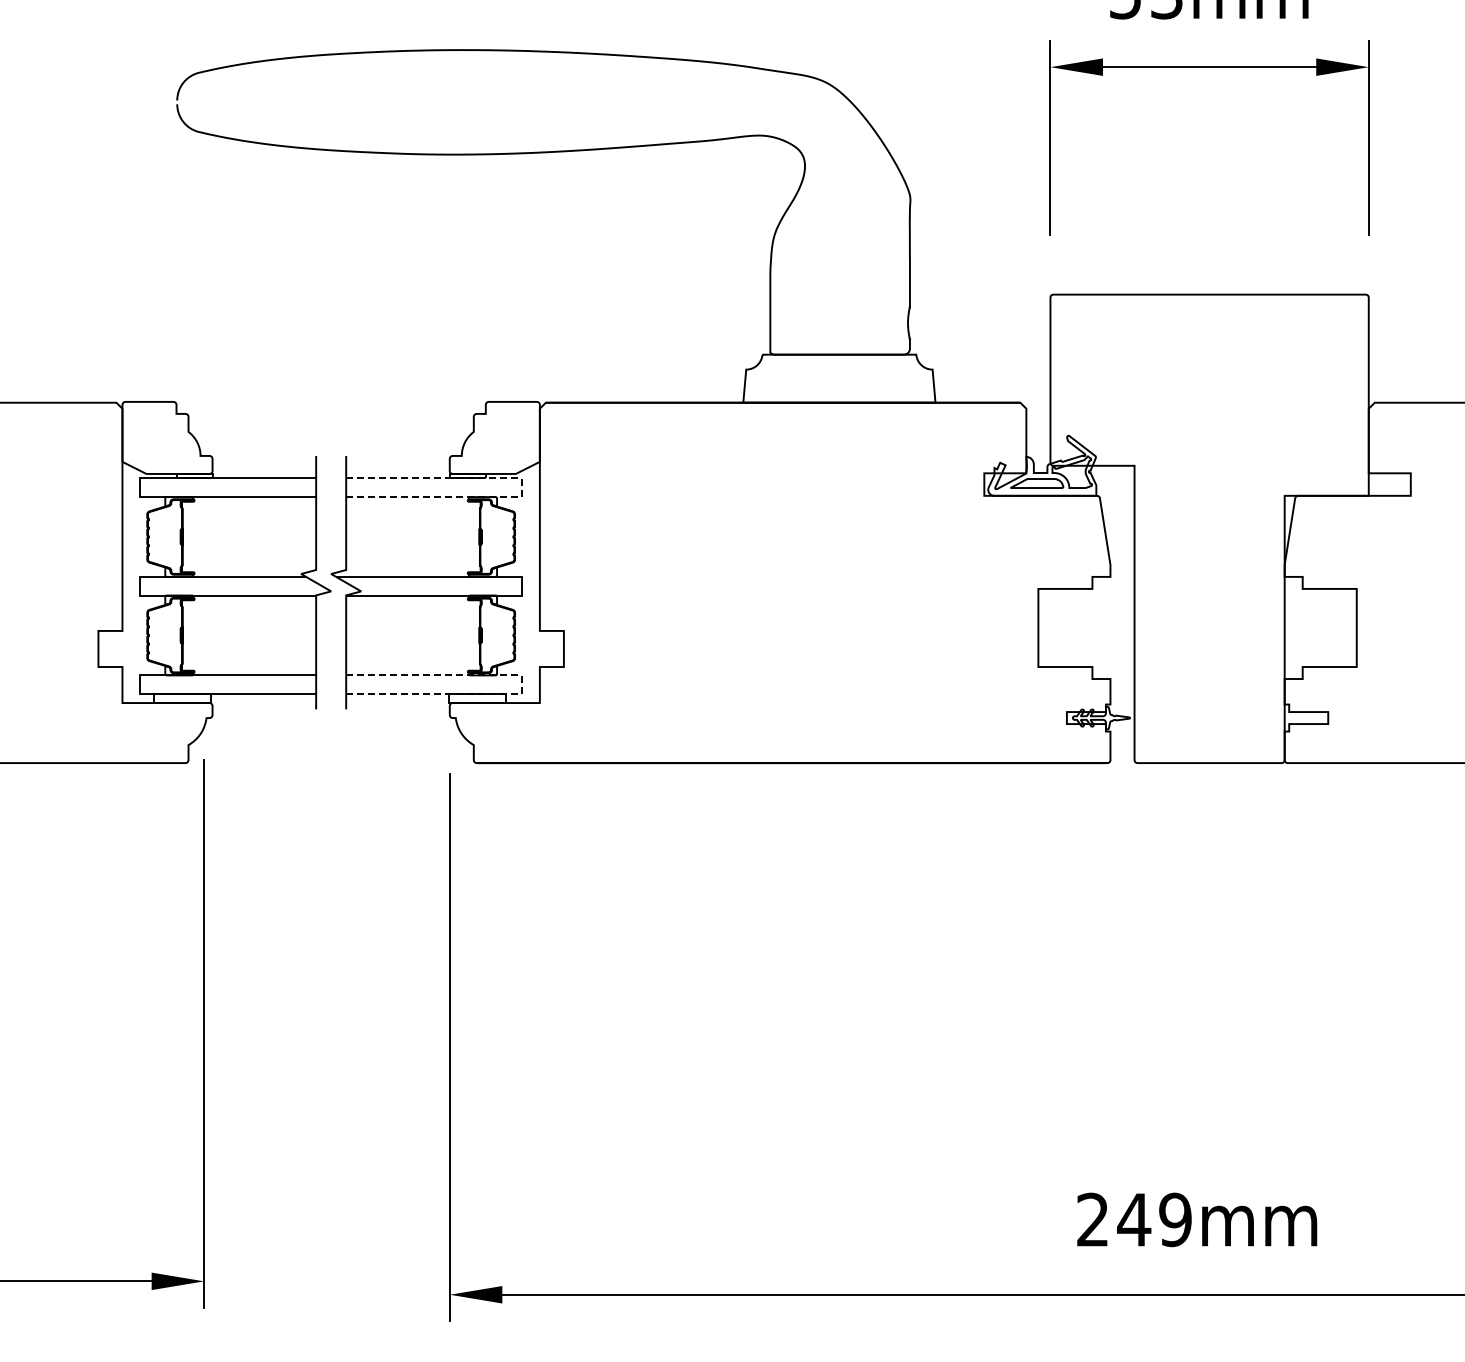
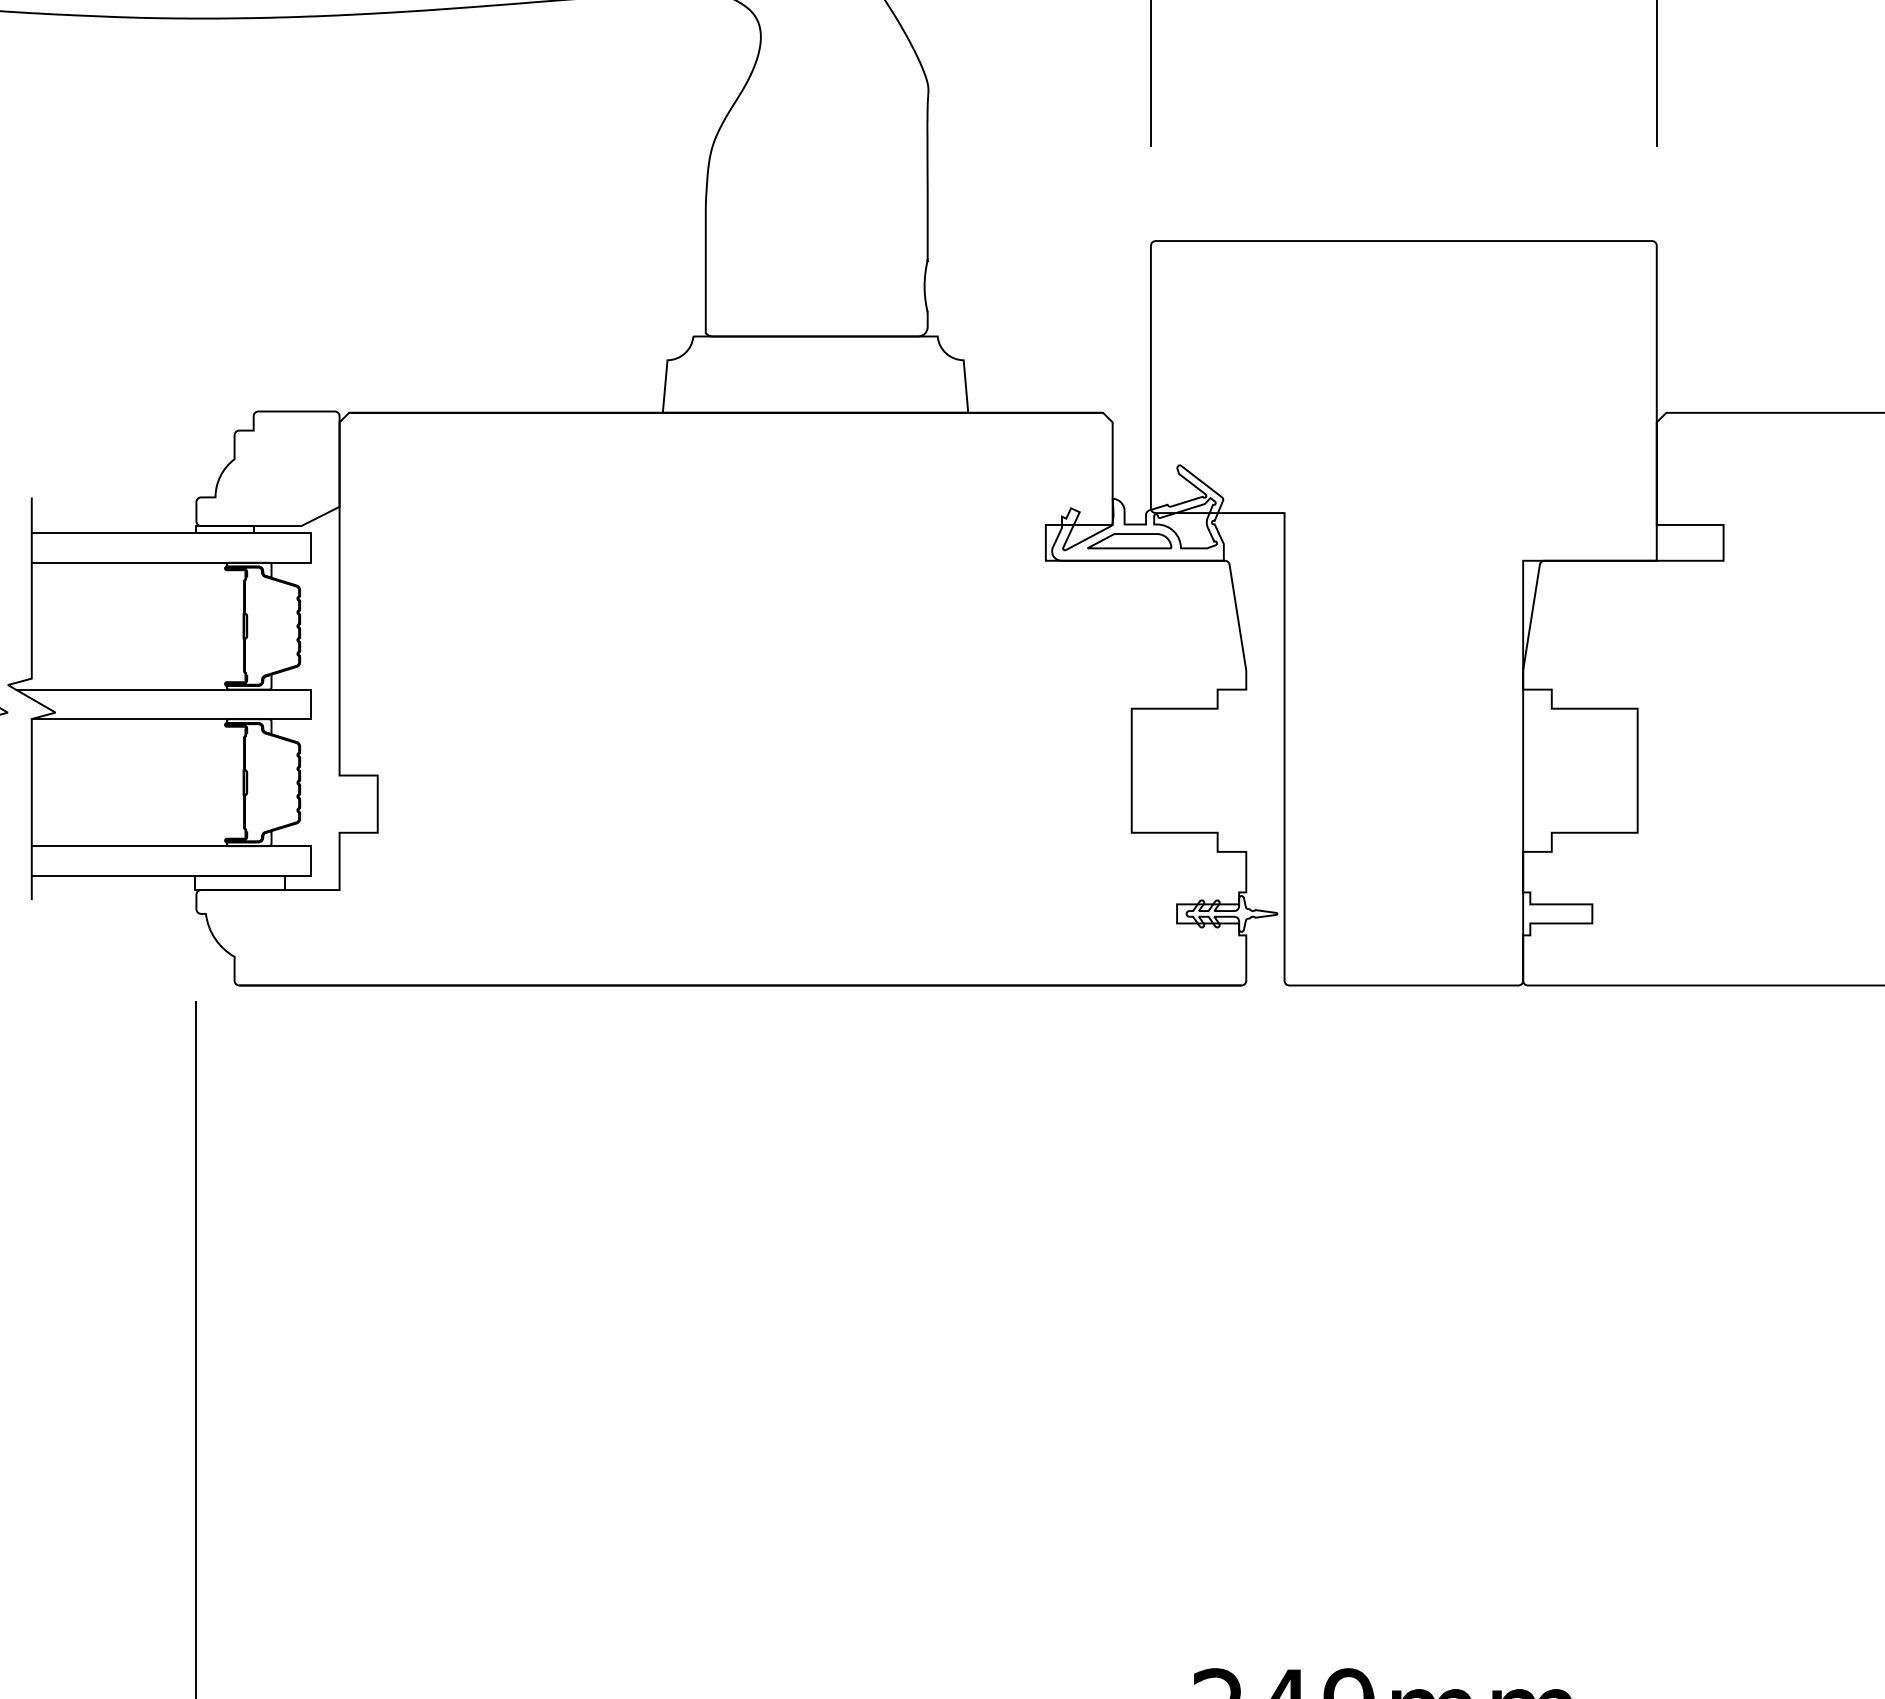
line: (521, 487) -> (310, 547), dashed -> solid
line: (521, 685) -> (310, 862), dashed -> solid

